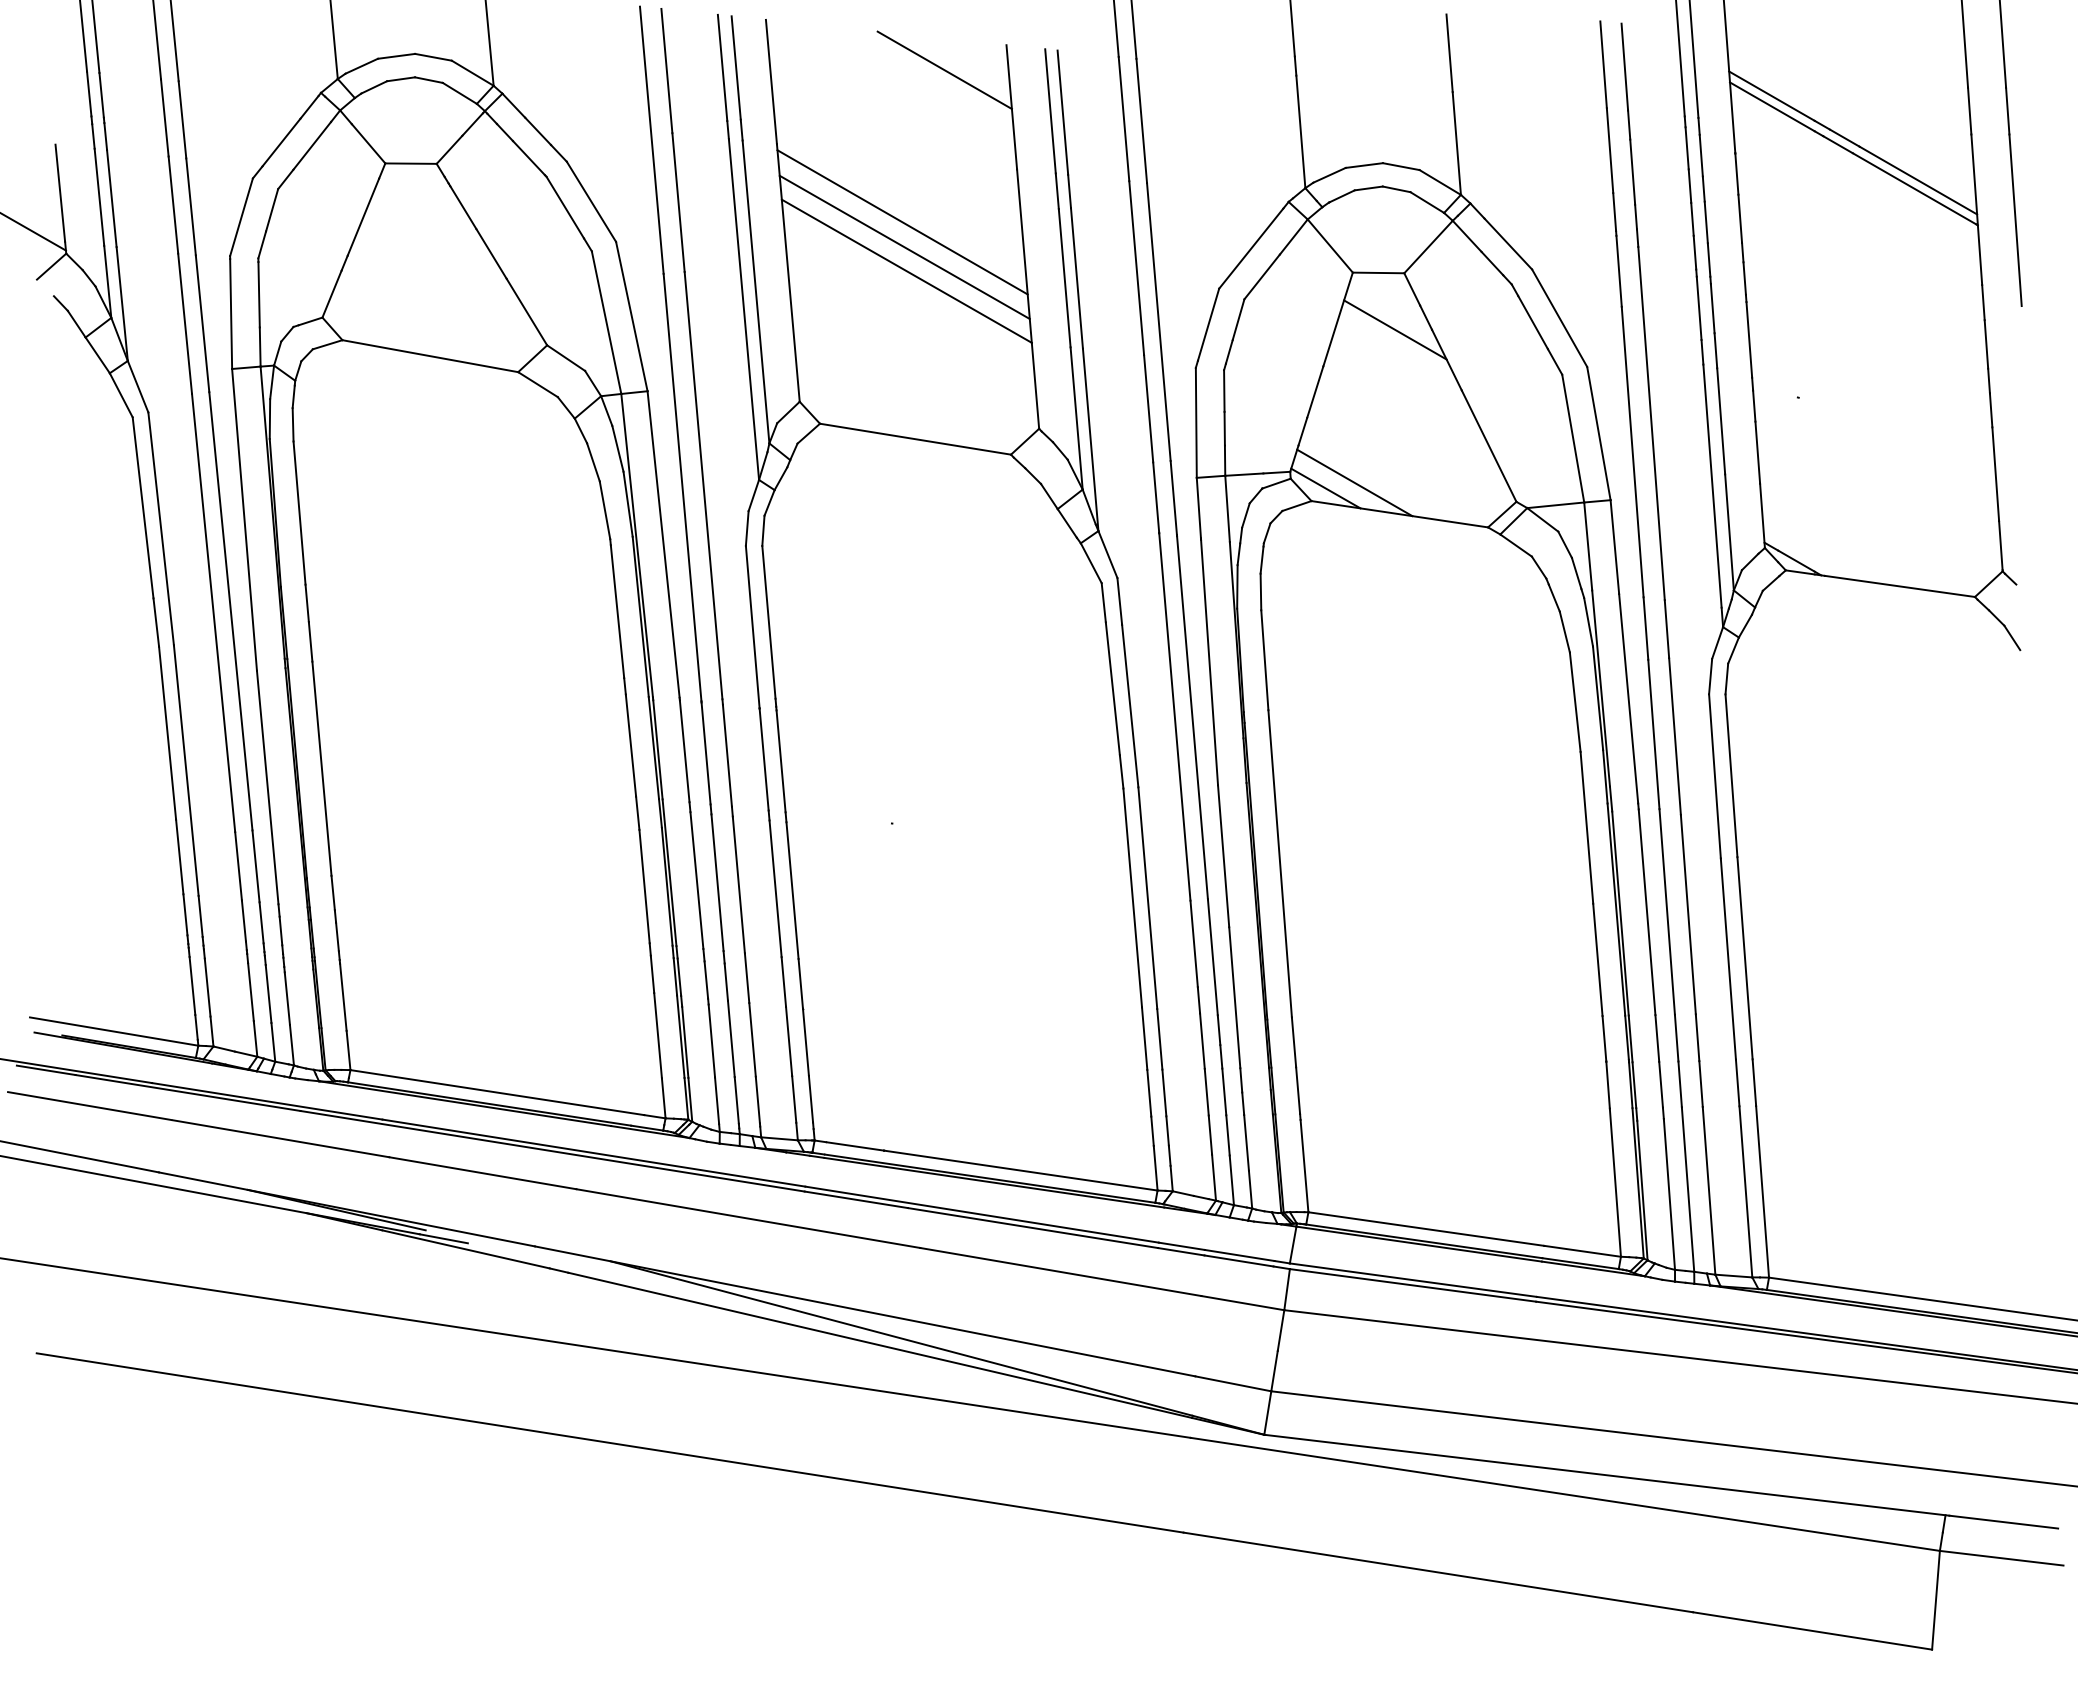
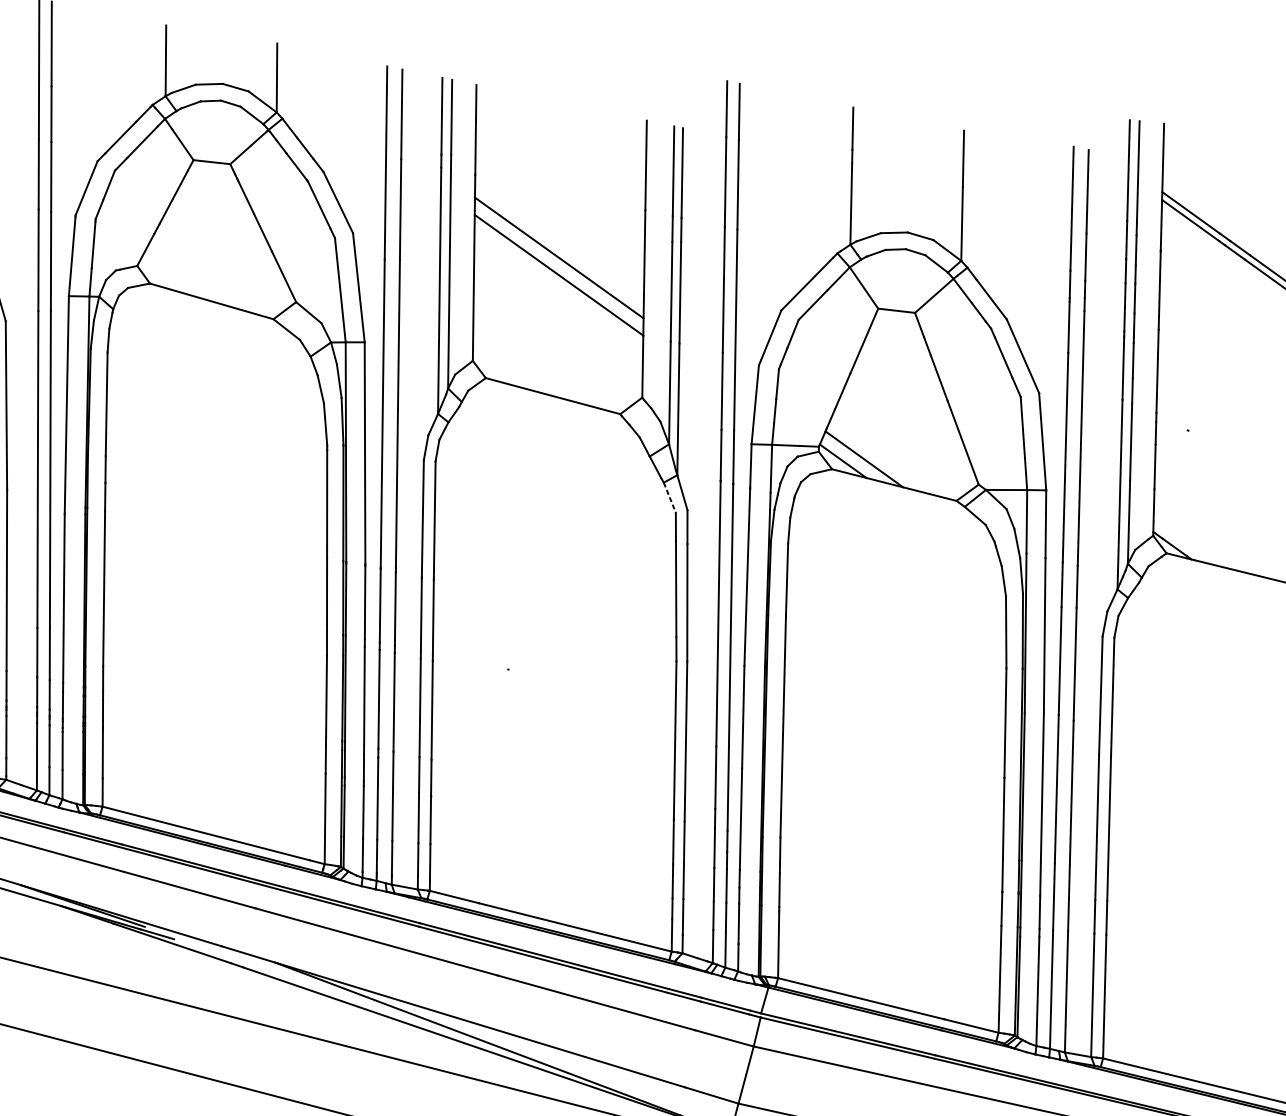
line: (944, 70) -> (600, 134), removed
line: (902, 222) -> (559, 240), removed
line: (1395, 329) -> (904, 352), removed
line: (1091, 563) -> (669, 497), solid -> dashed

